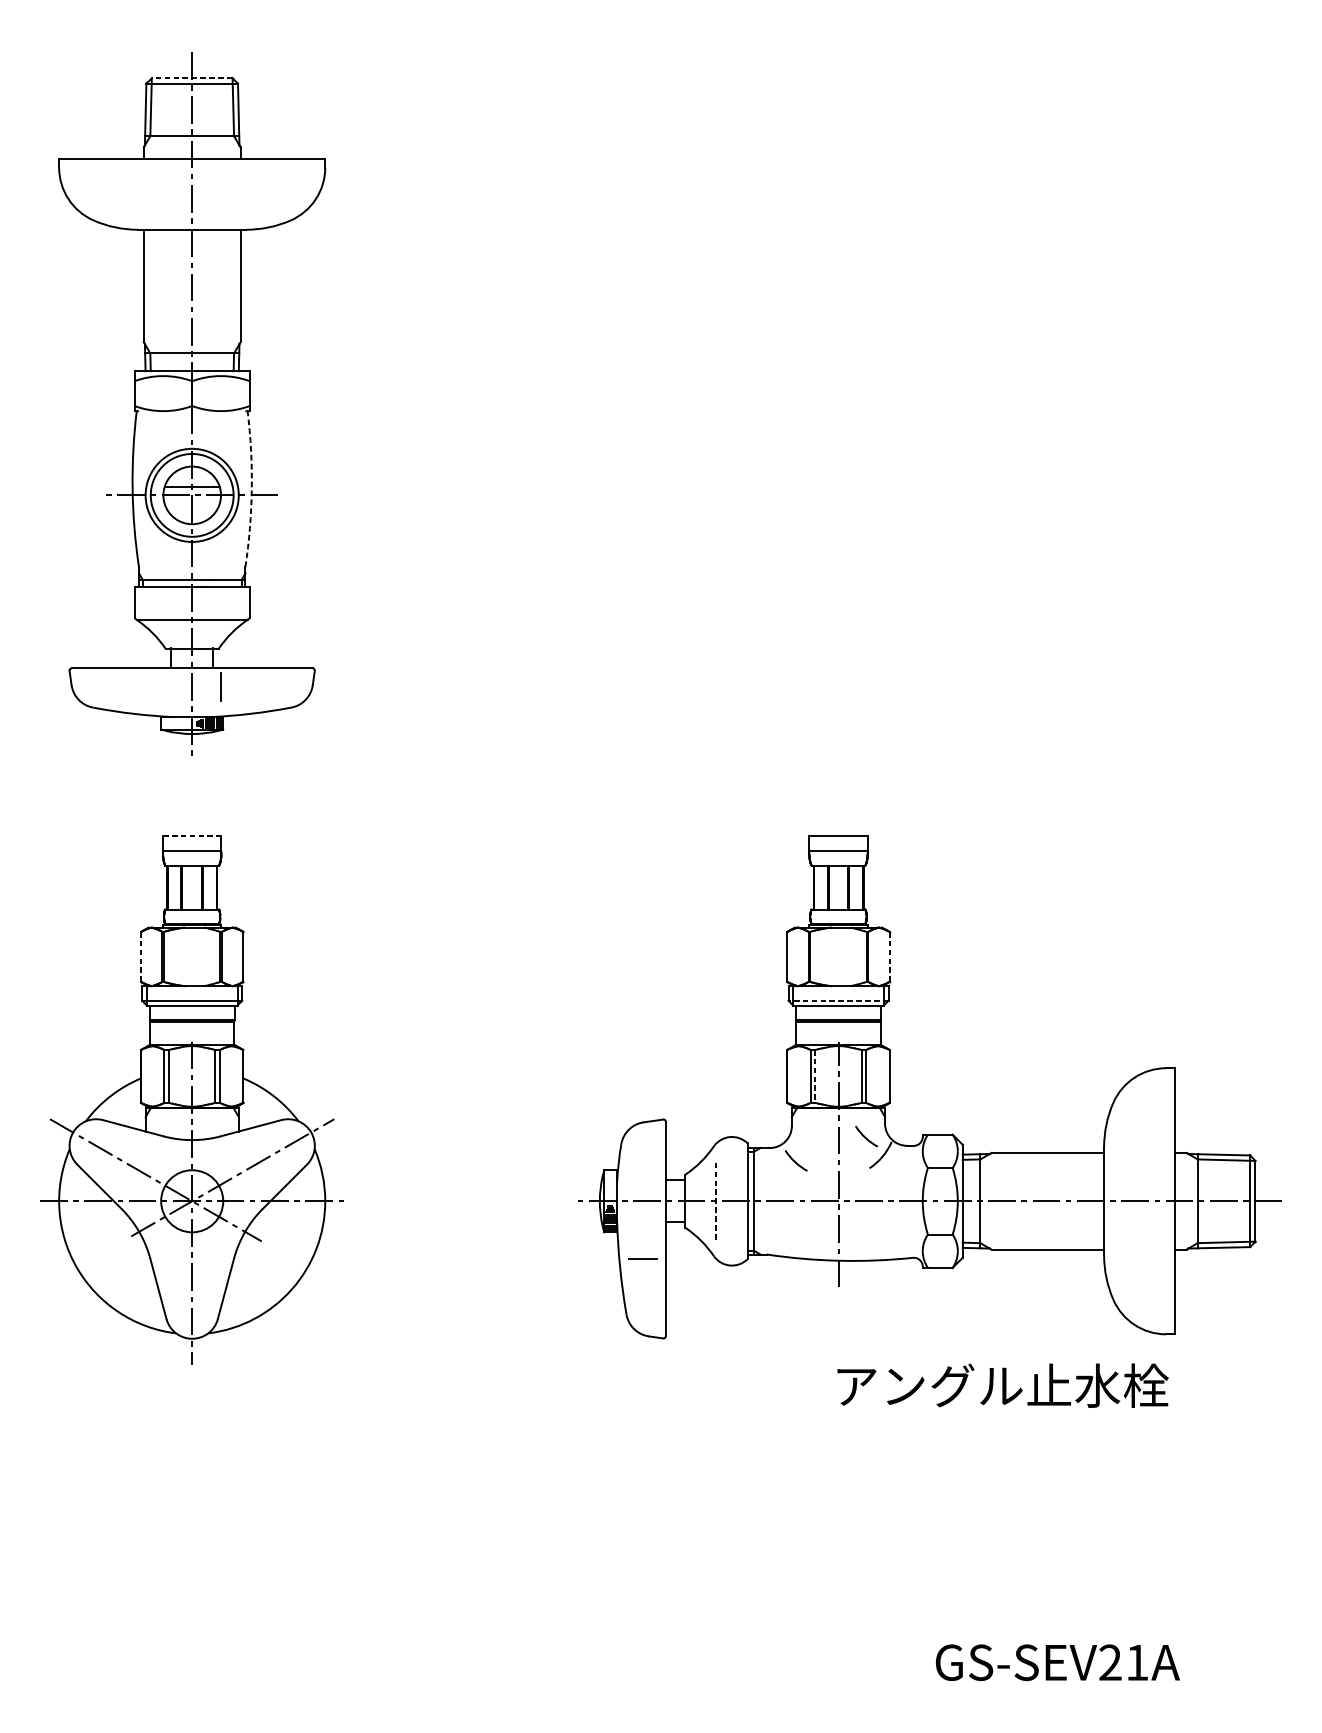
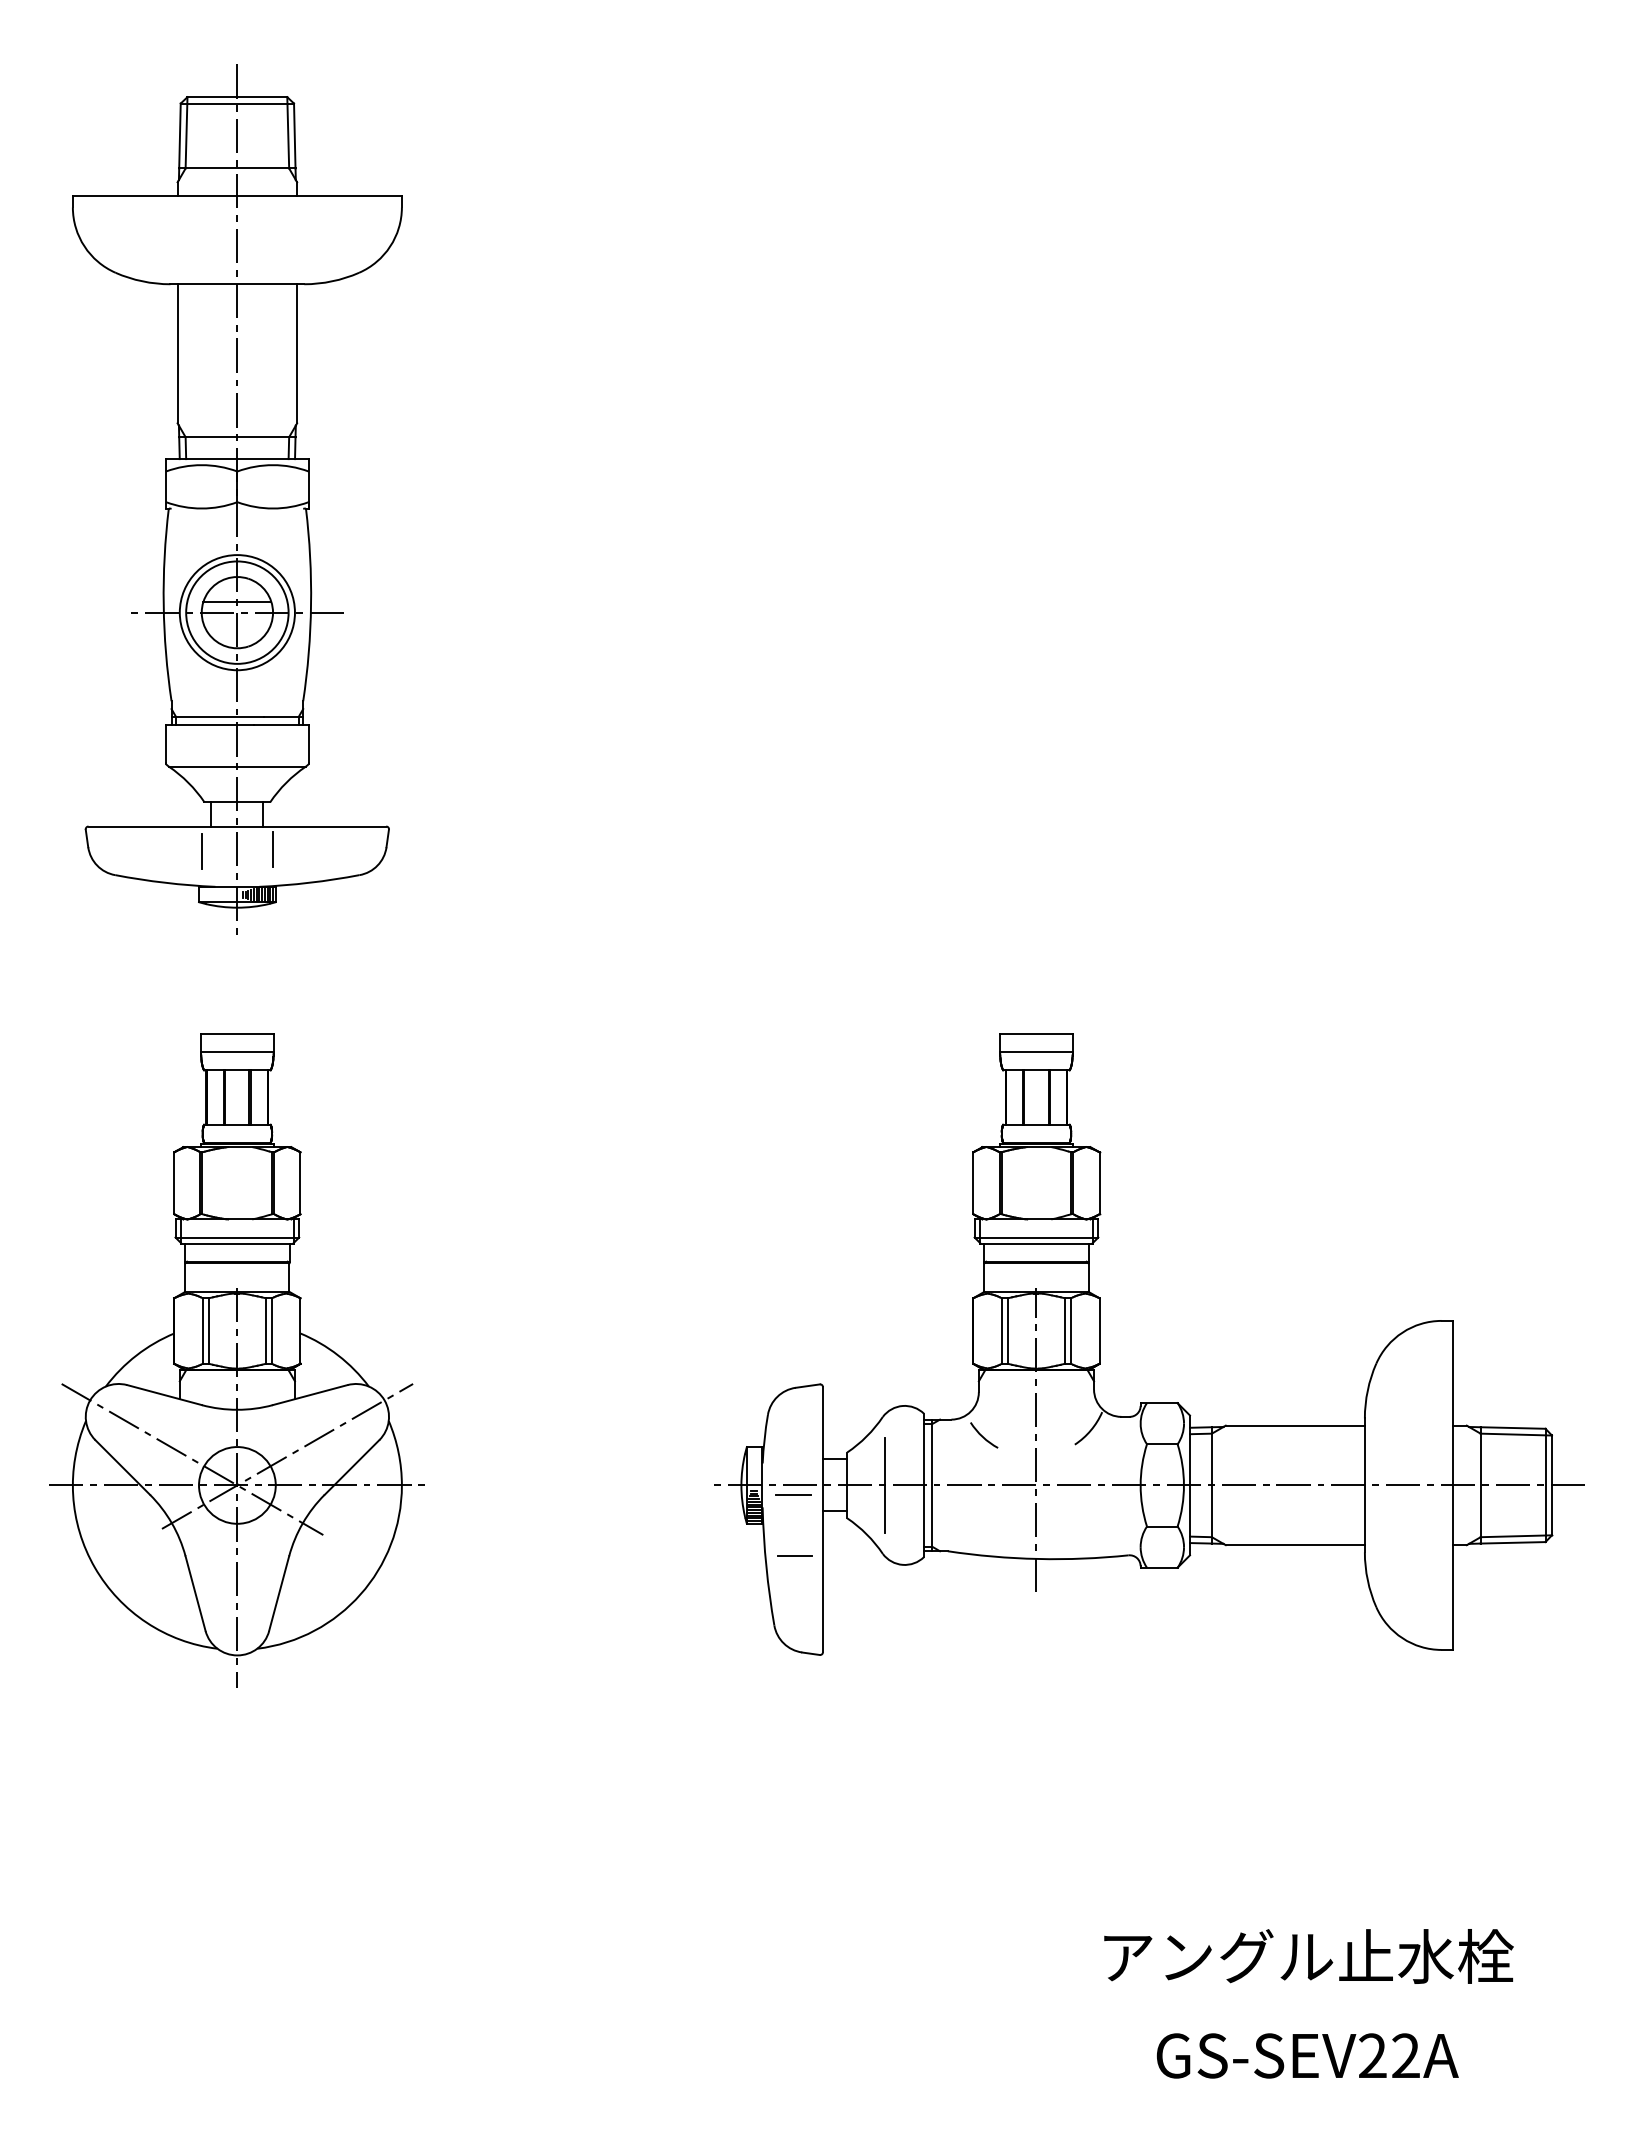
line: (192, 78) -> (237, 97), dashed -> solid
arc: (252, 488) -> (311, 604), dashed -> solid
line: (163, 687) -> (201, 850), added
line: (192, 836) -> (237, 1034), dashed -> solid
line: (141, 957) -> (174, 1183), dashed -> solid
line: (889, 957) -> (1099, 1183), dashed -> solid
line: (838, 1000) -> (1036, 1237), dashed -> solid
line: (815, 1076) -> (1007, 1331), dashed -> solid
arc: (866, 1137) -> (1070, 1406), removed
line: (716, 1201) -> (885, 1485), dashed -> solid
line: (641, 1208) -> (792, 1494), added
text: (1002, 1385) -> (1308, 1956), moved
text: (1136, 1662) -> (1405, 2055), GS-SEV21A -> GS-SEV22A

